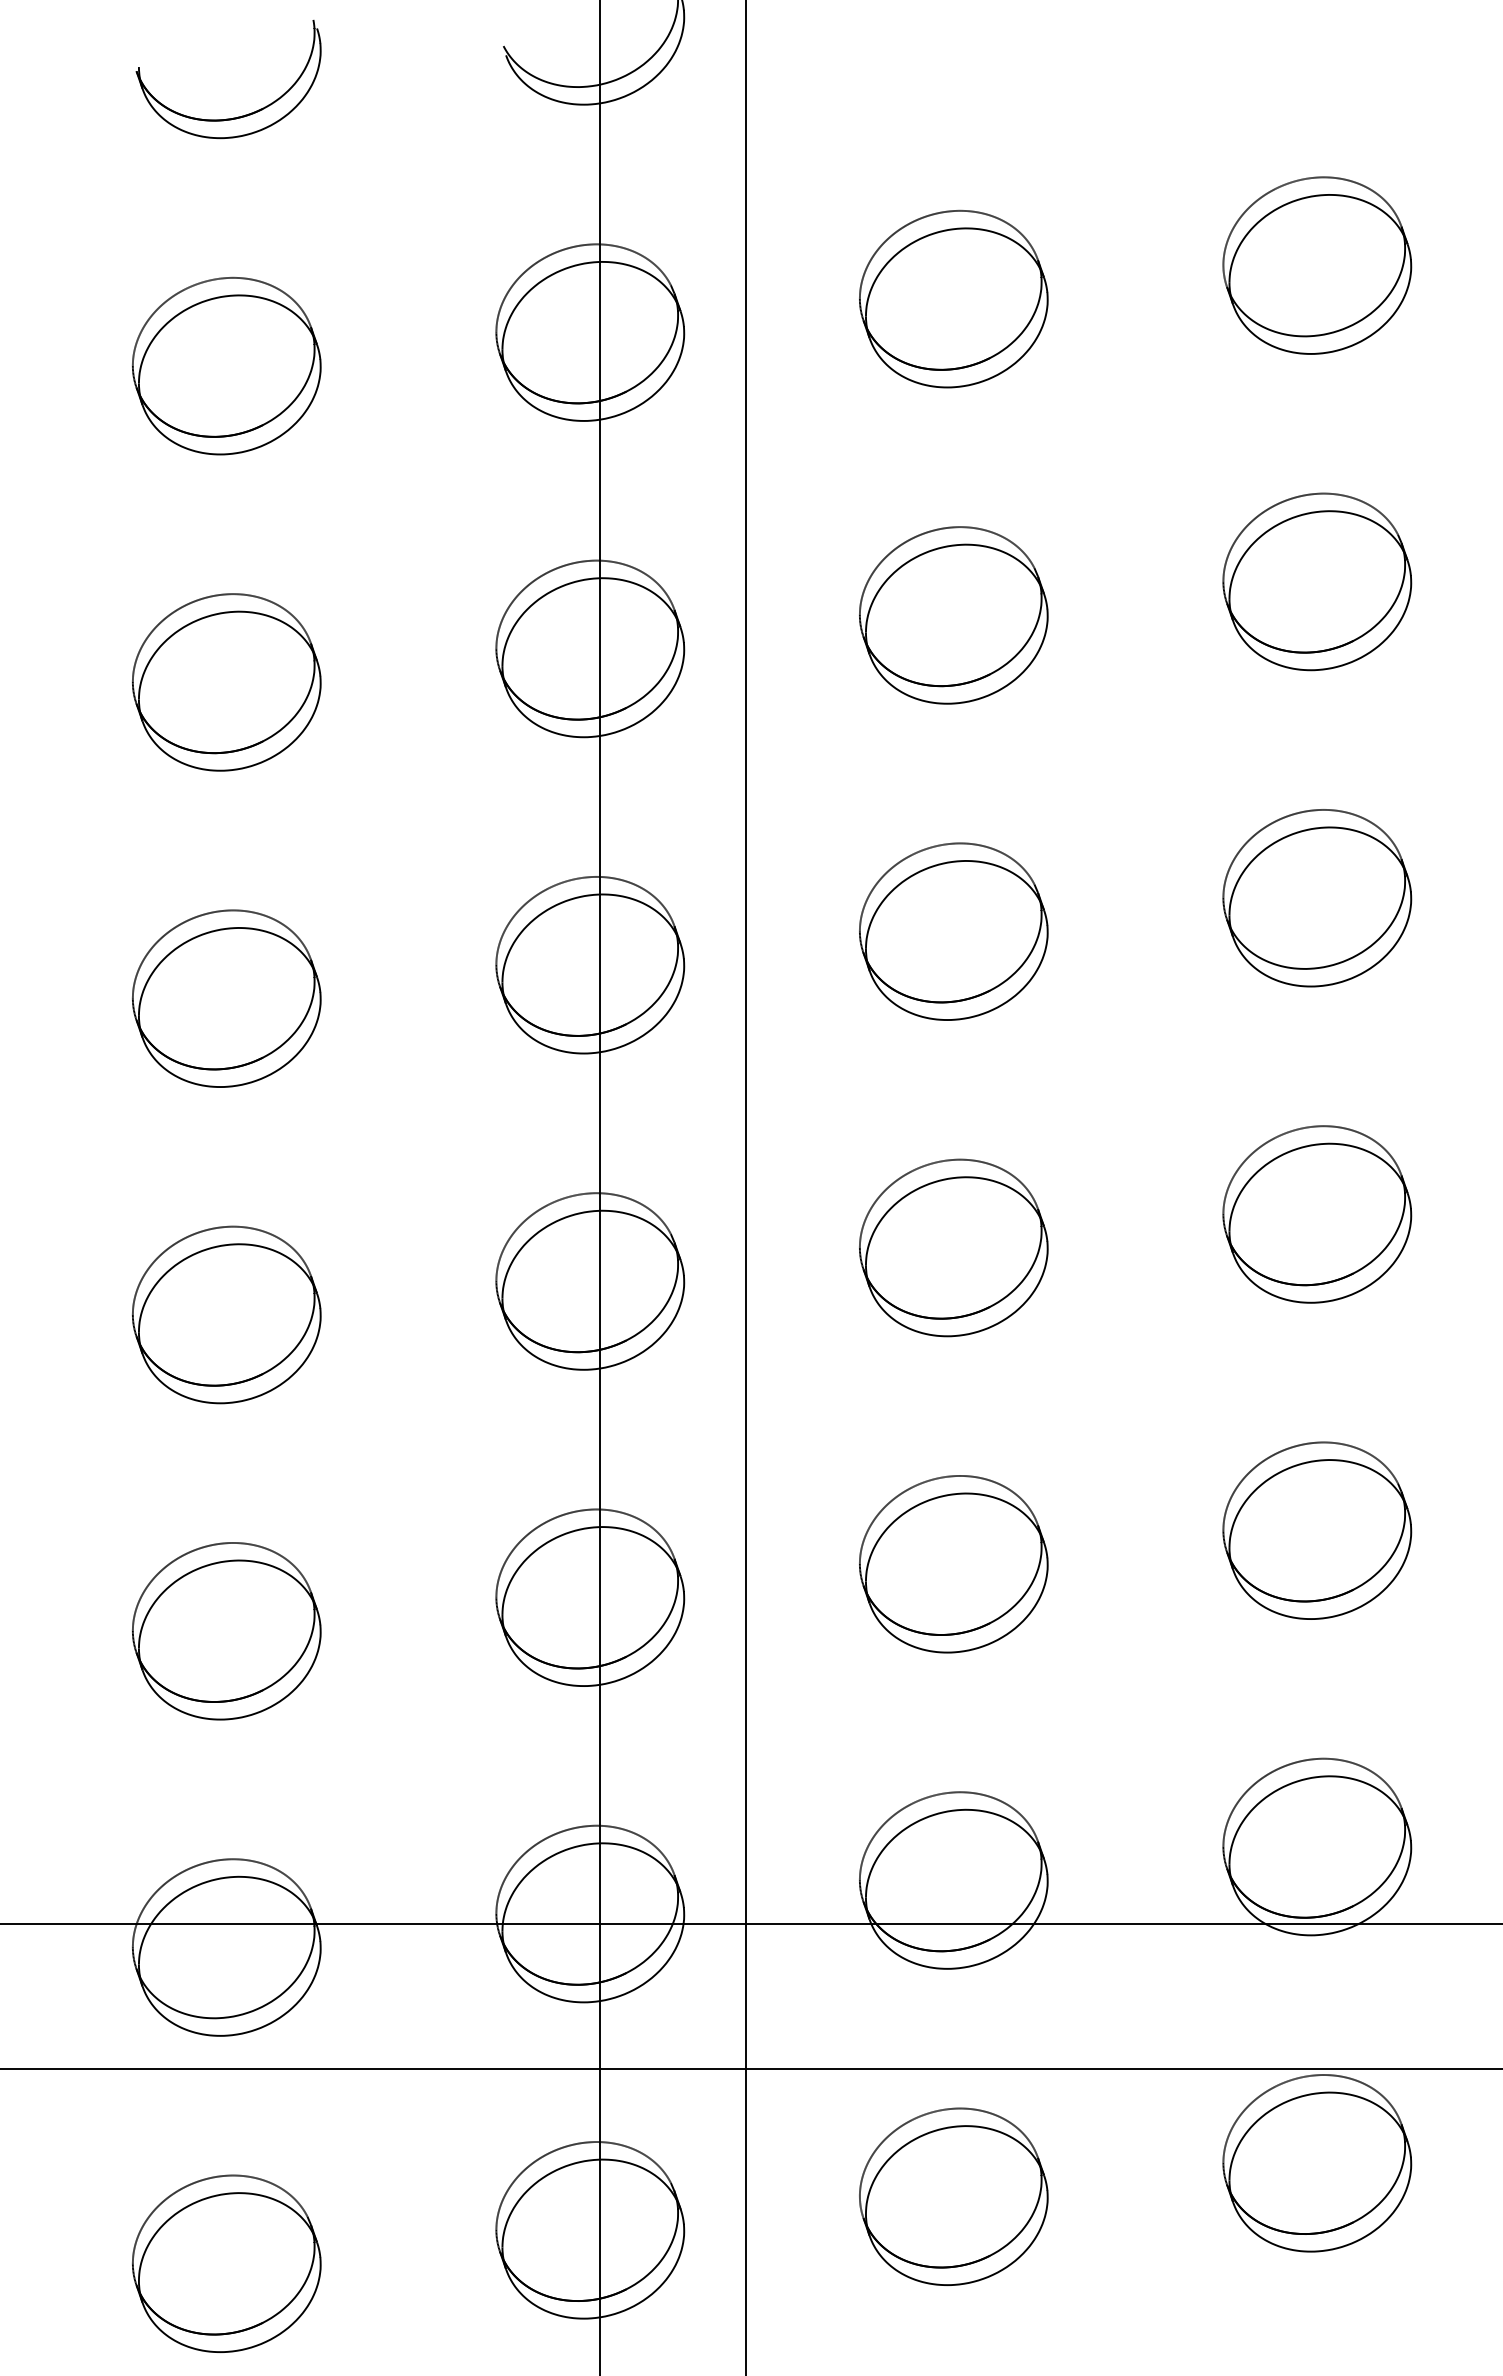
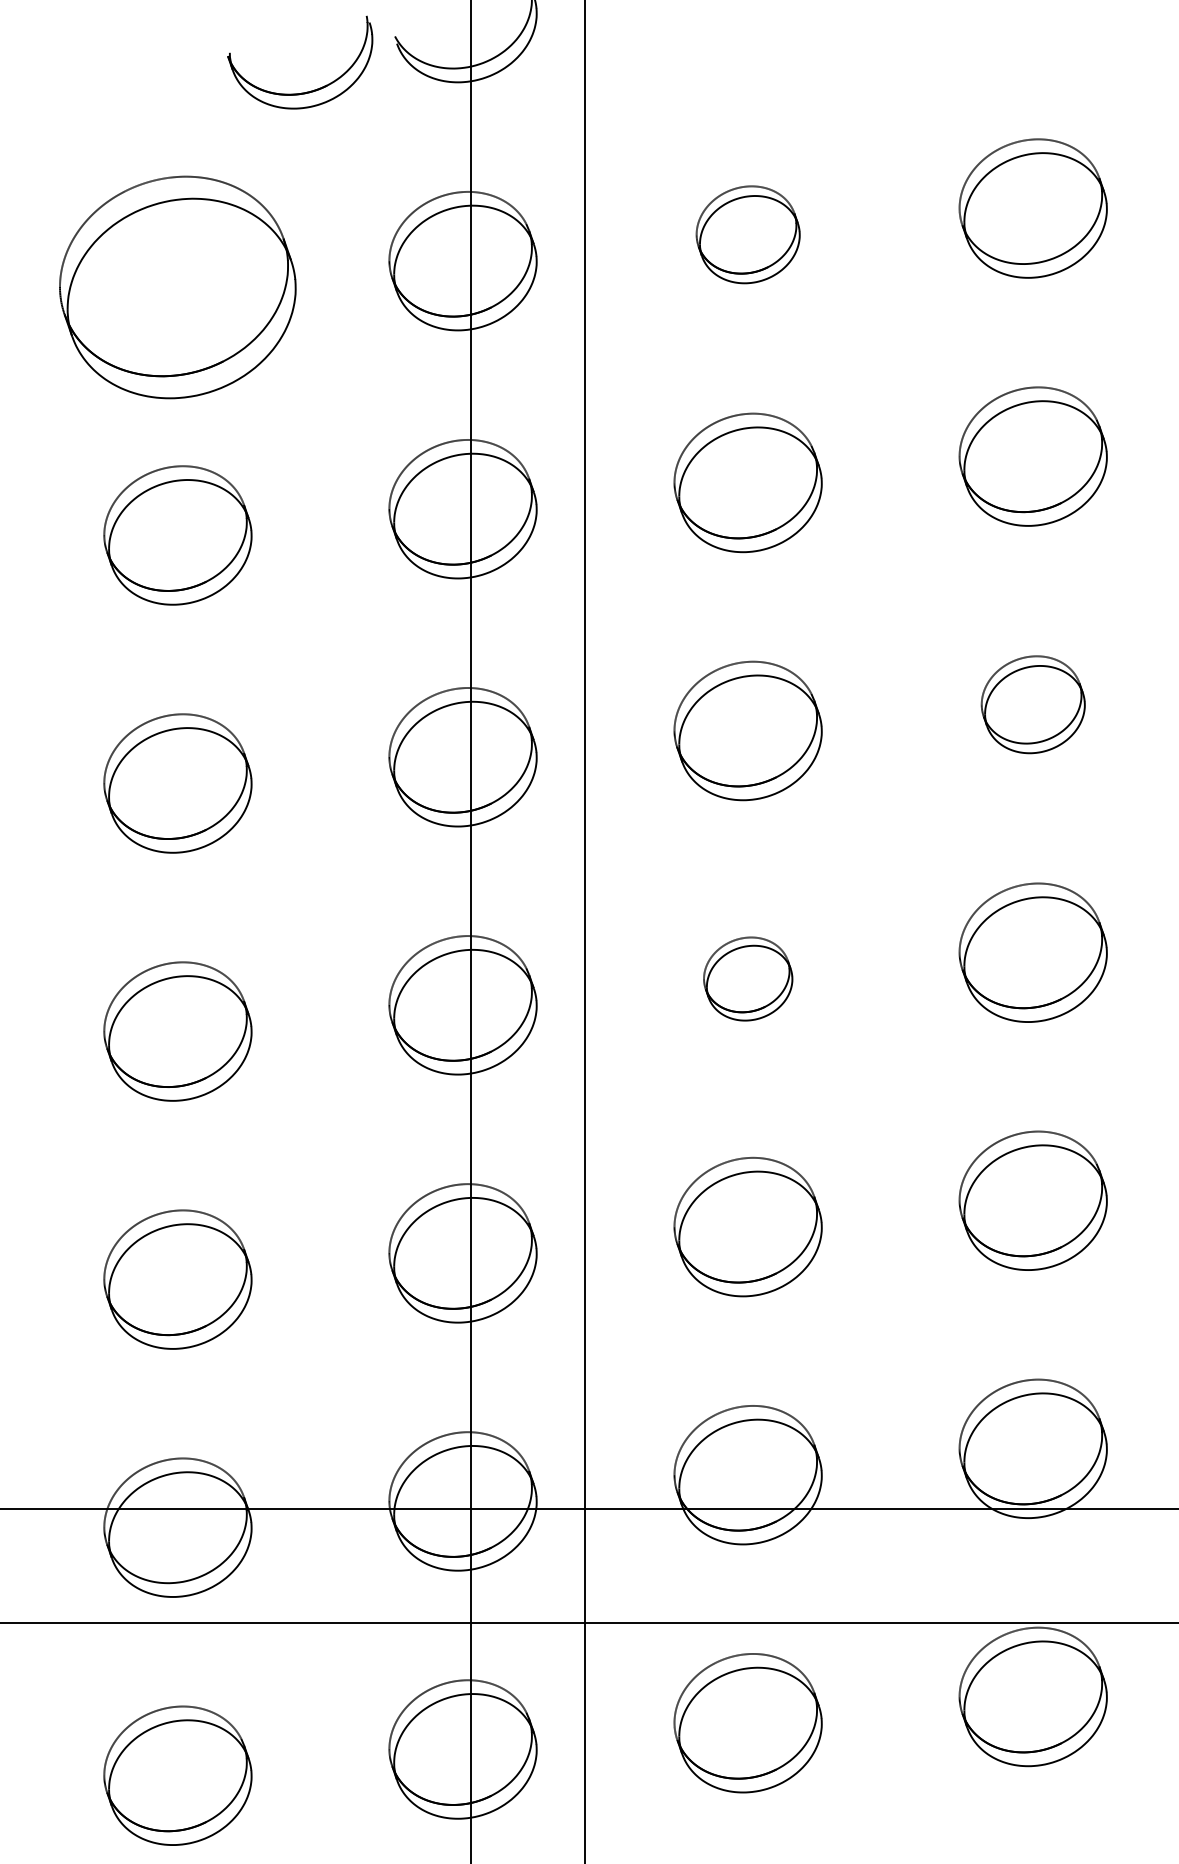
part: (238, 116) -> (307, 91), moved
part: (953, 298) -> (747, 234), size x0.7
part: (226, 365) -> (177, 286), size x1.6
part: (1317, 898) -> (1033, 704), size x0.7
part: (953, 1247) -> (747, 978), size x0.6

